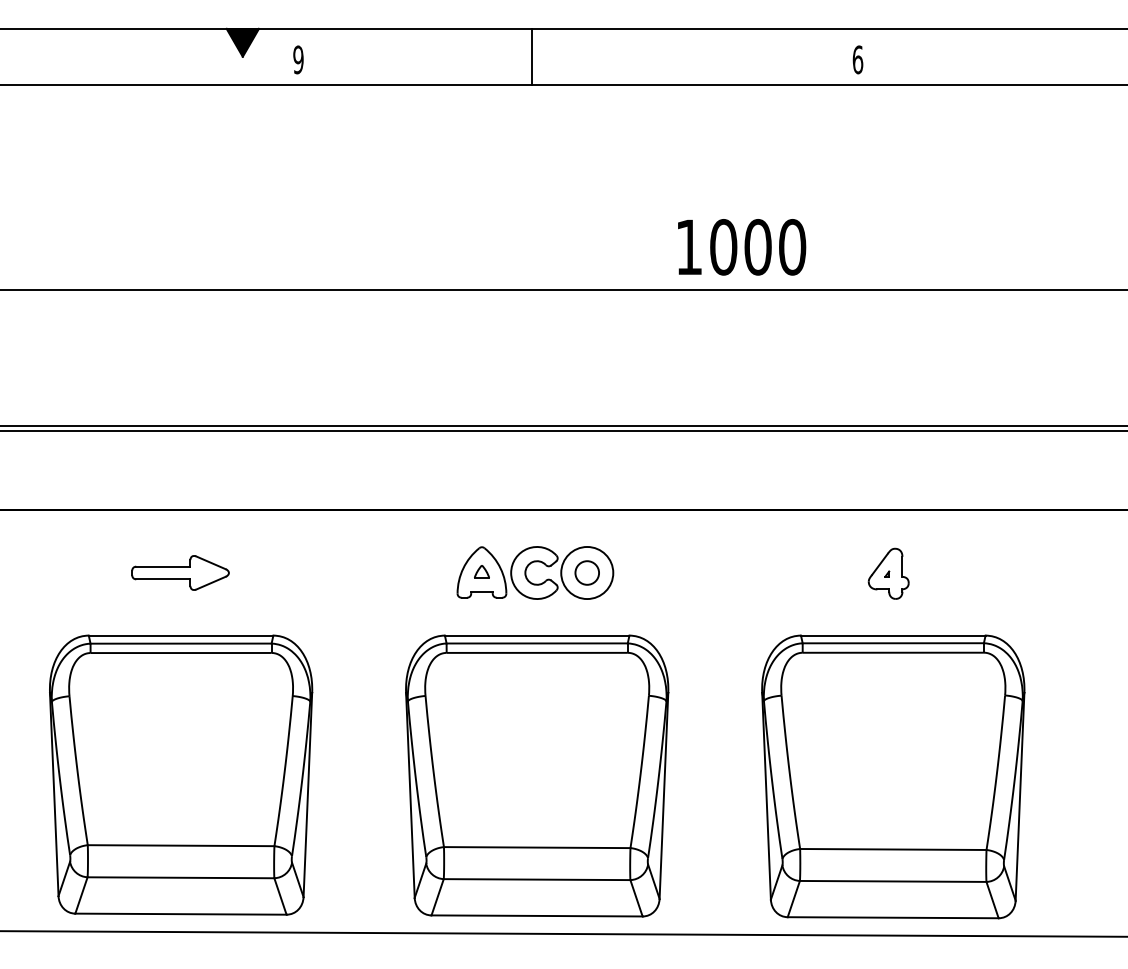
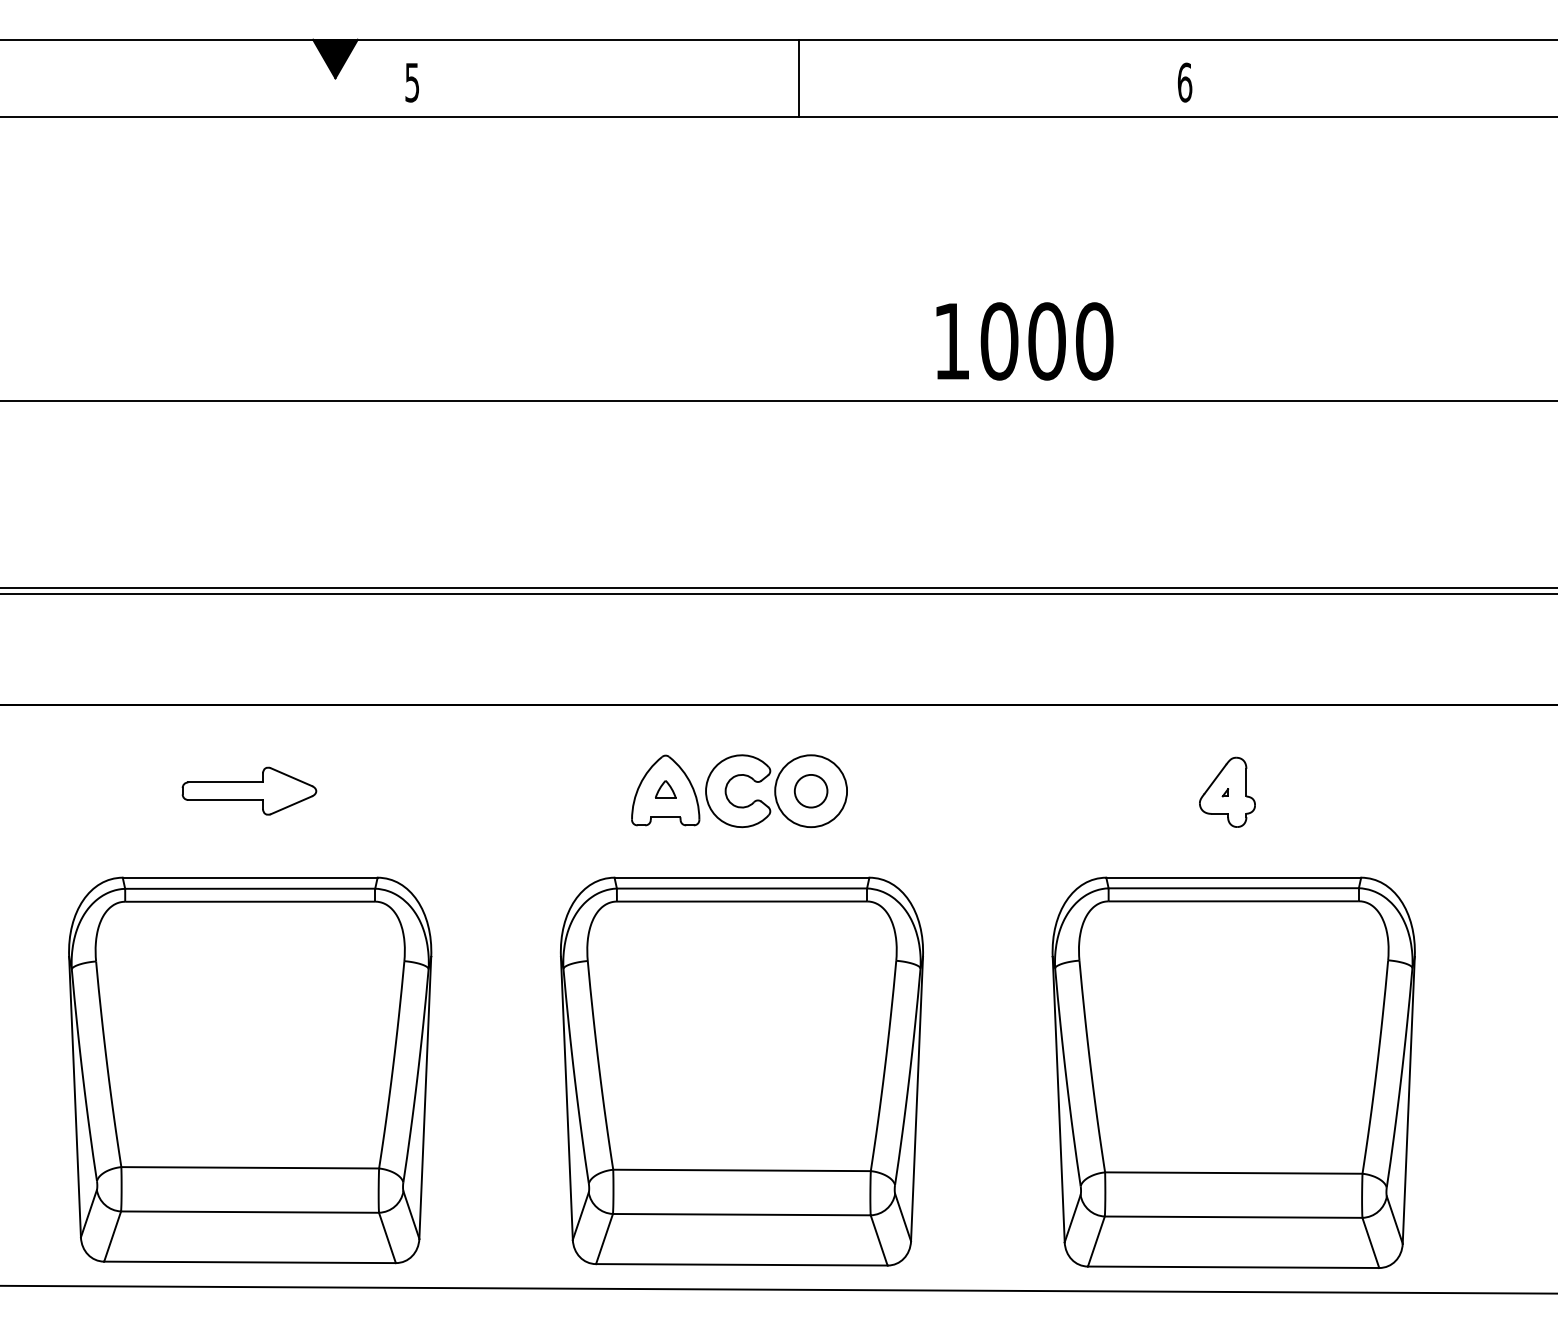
line: (532, 56) -> (799, 77), moved
text: (298, 59) -> (412, 82), 9 -> 5

